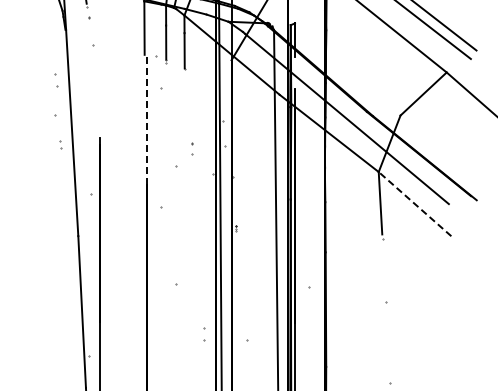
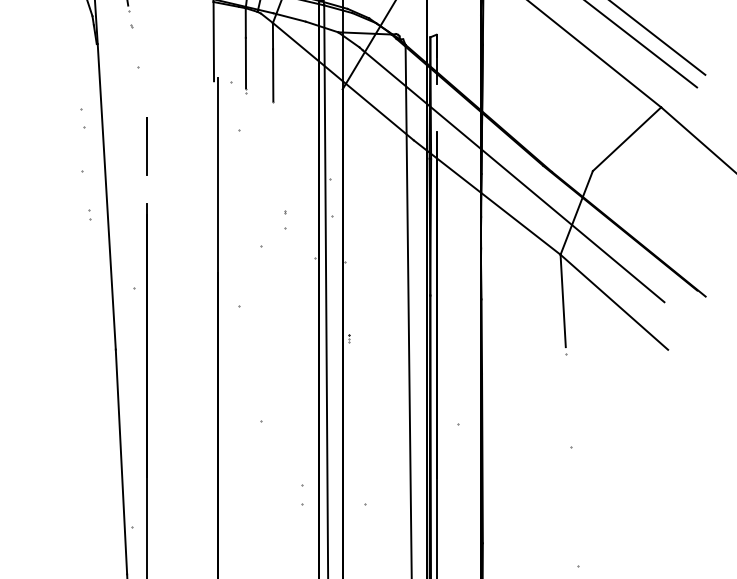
line: (99, 98) -> (147, 145), added
line: (147, 118) -> (218, 175), dashed -> solid
line: (414, 203) -> (613, 301), dashed -> solid

